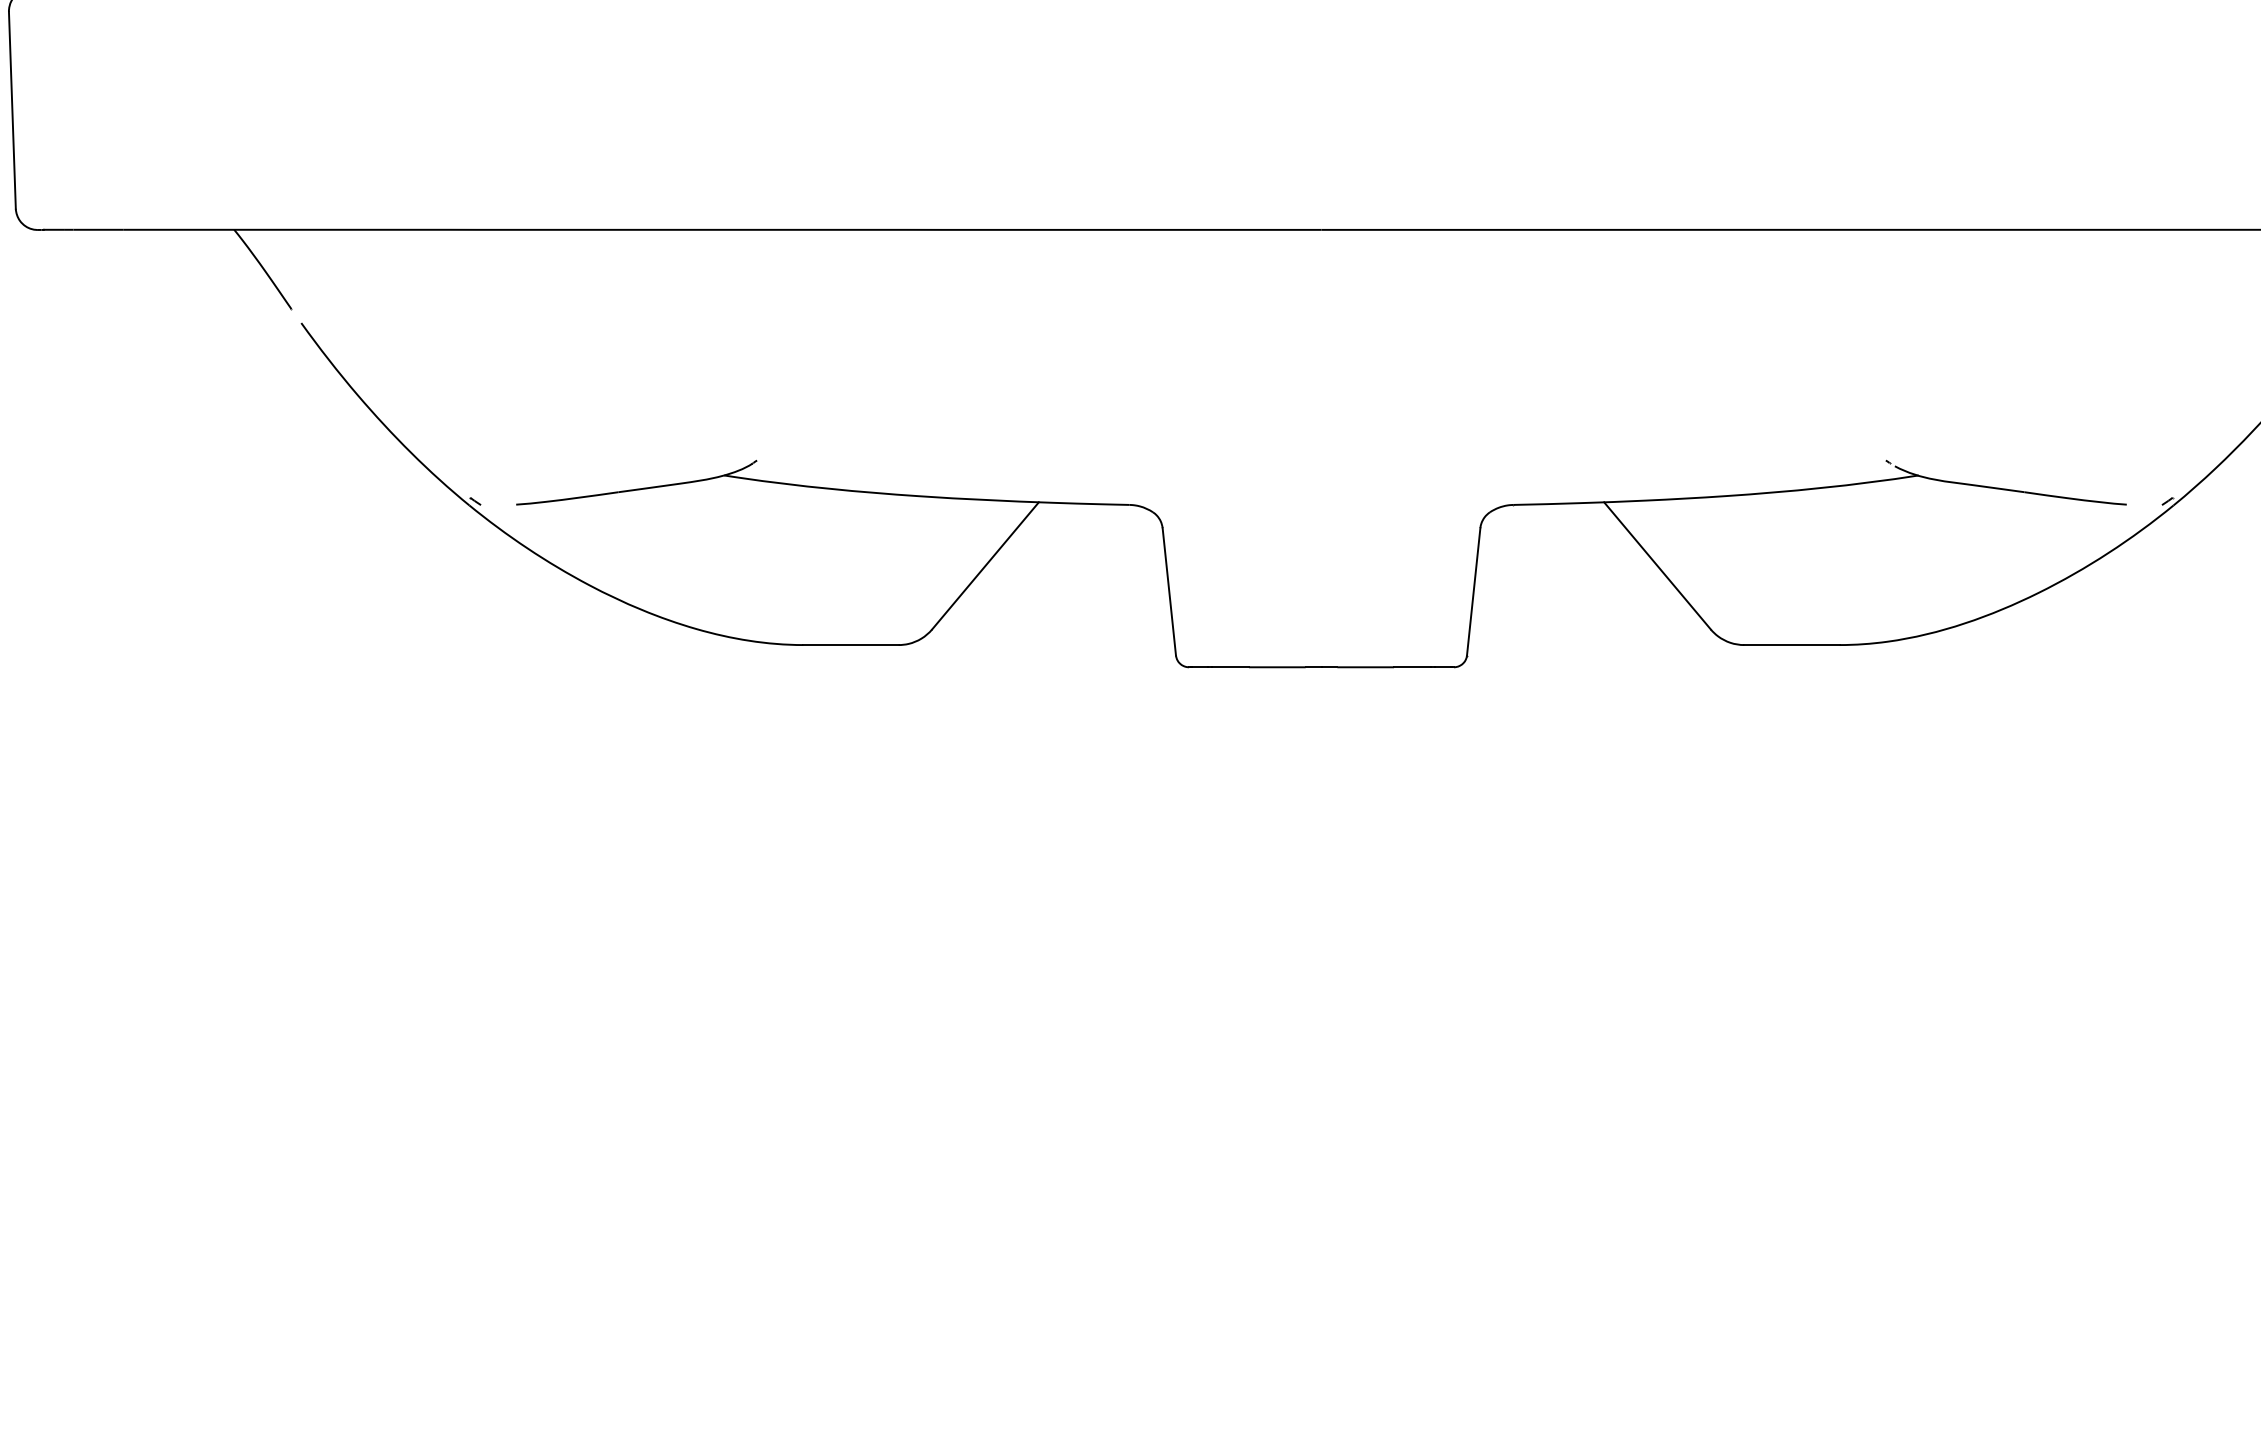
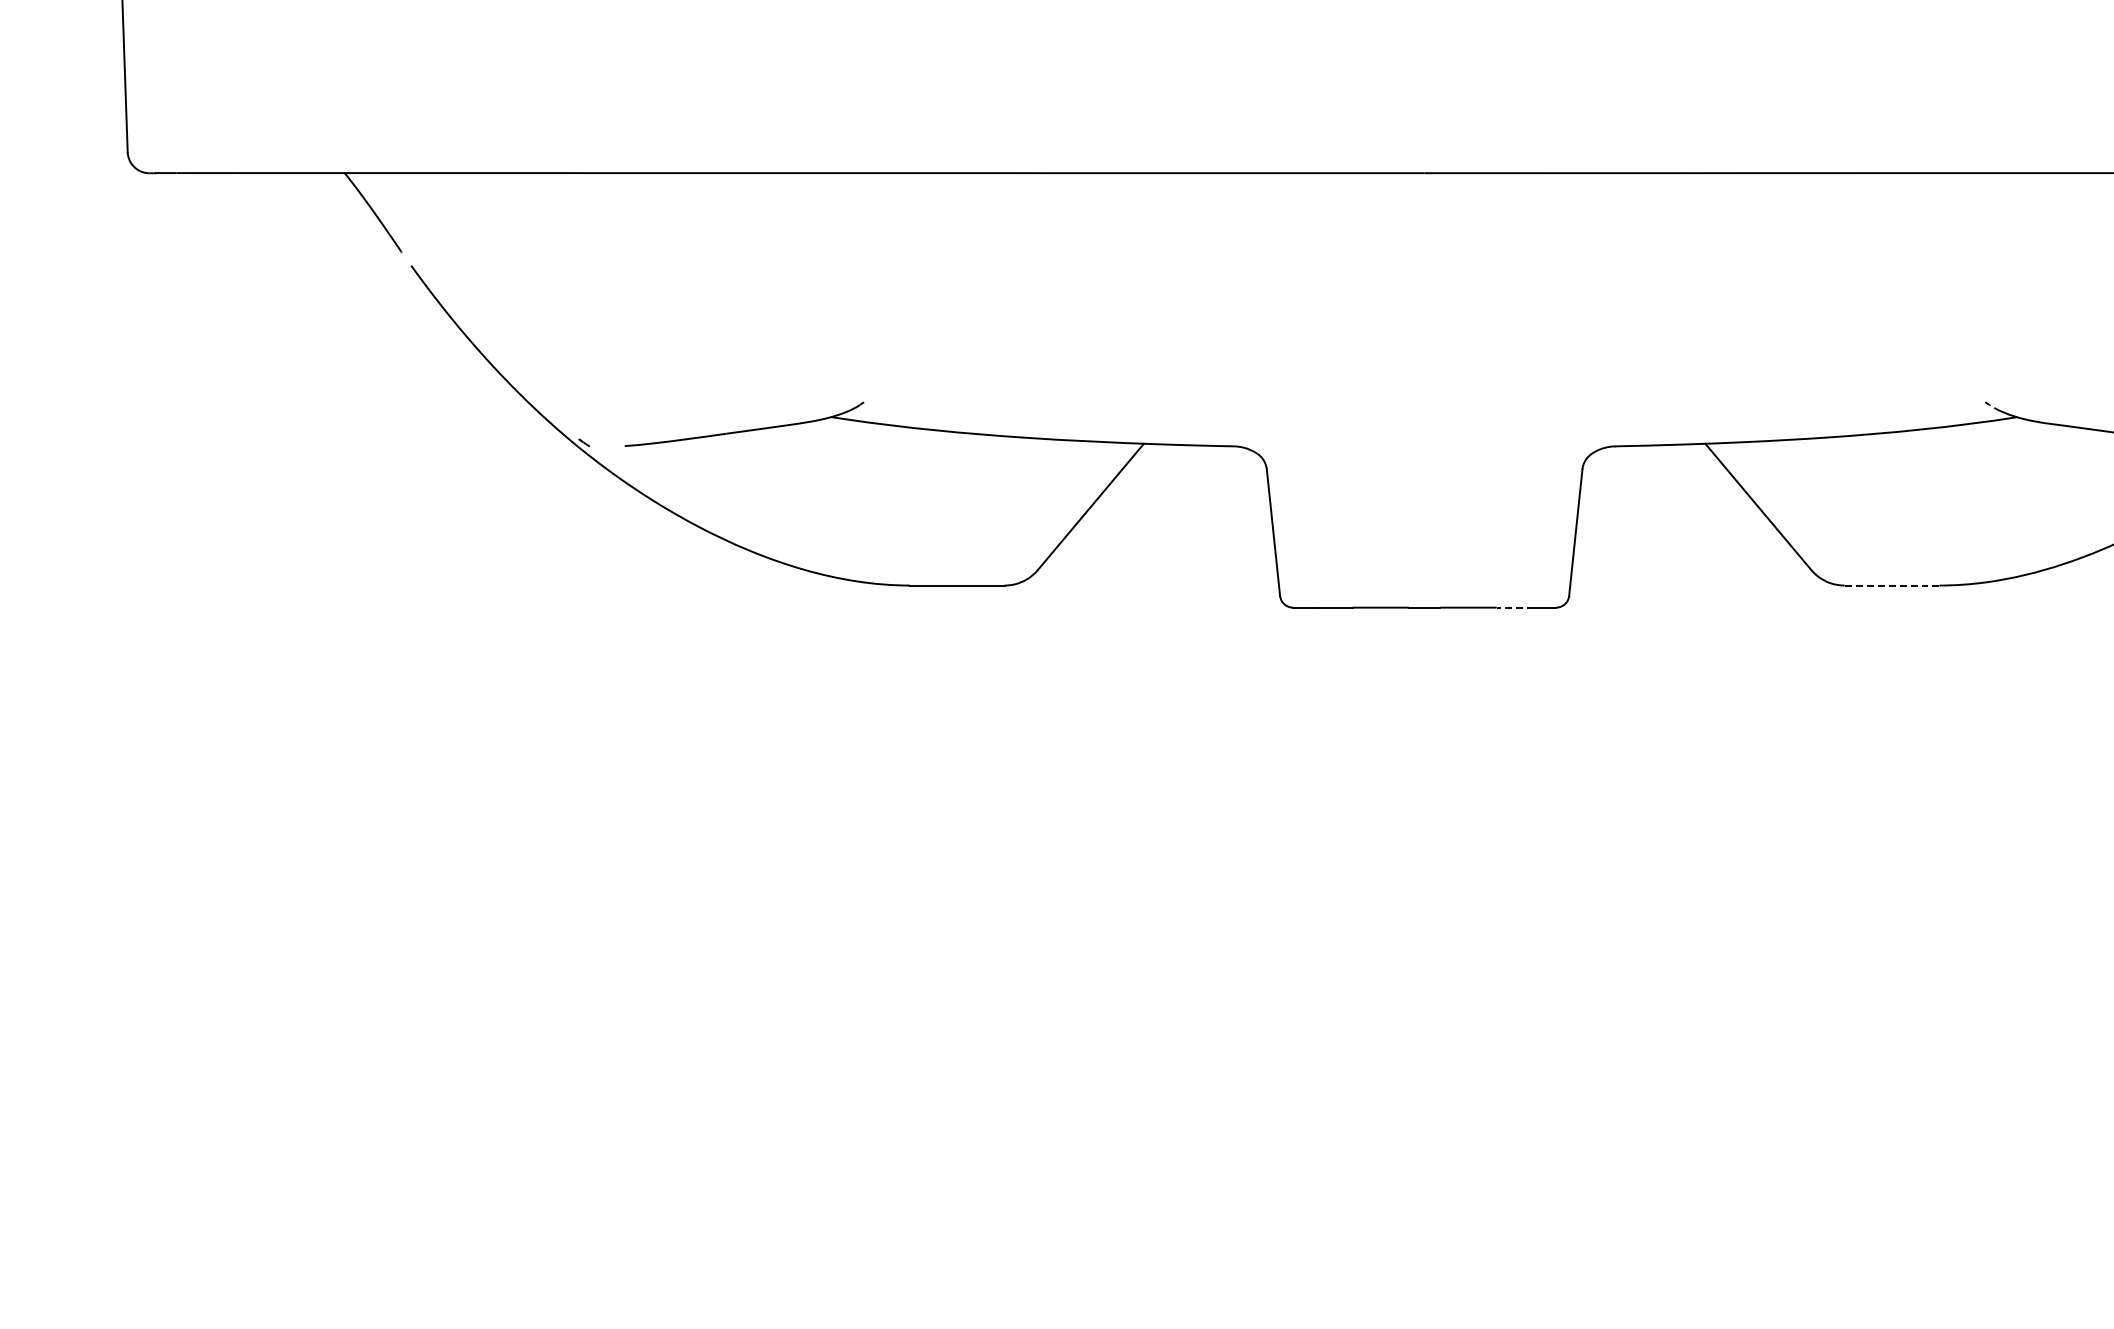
line: (1792, 645) -> (1892, 585), solid -> dashed
line: (1412, 667) -> (1515, 607), solid -> dashed

